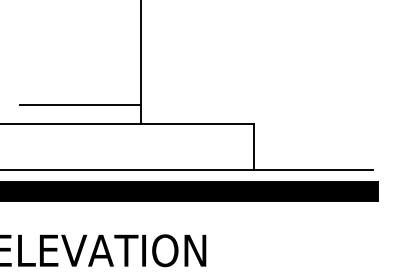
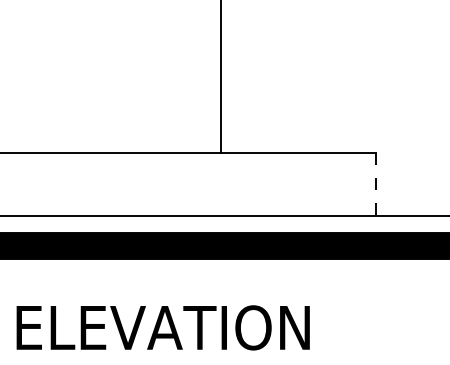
line: (80, 104) -> (136, 126), removed
line: (254, 147) -> (376, 185), solid -> dashed

